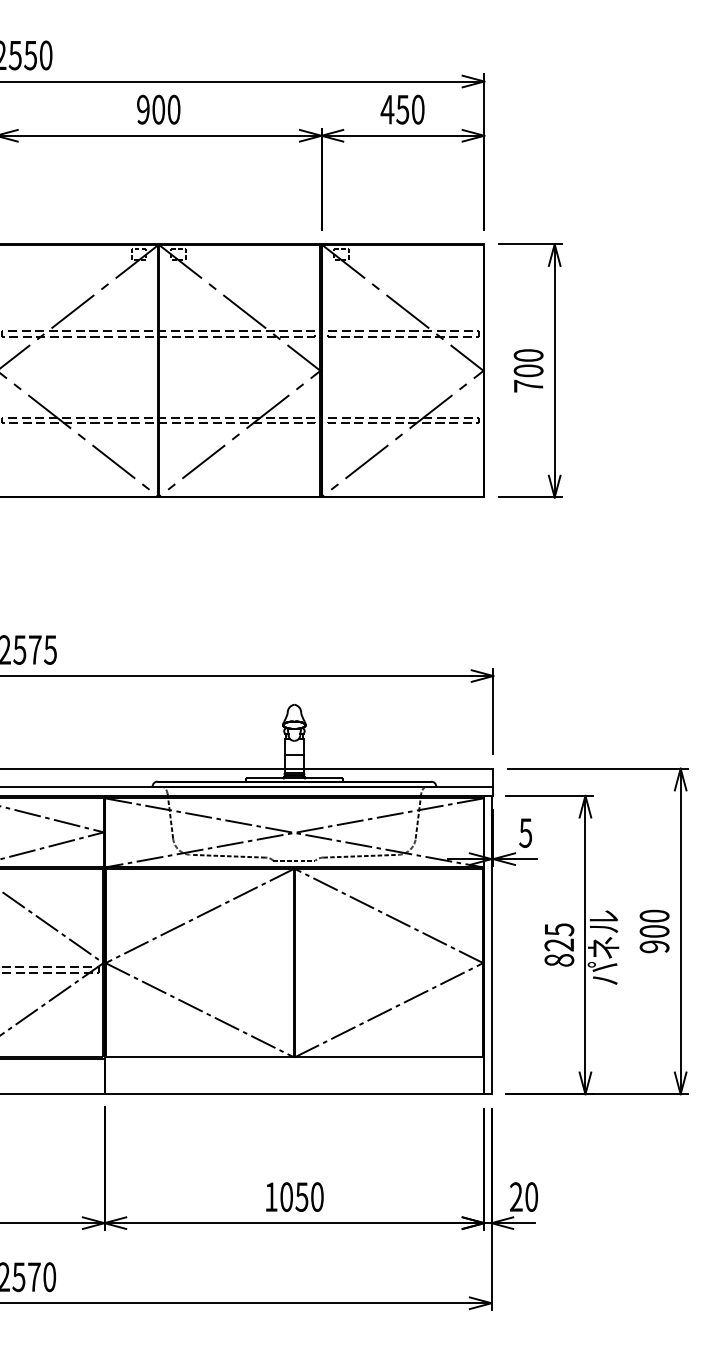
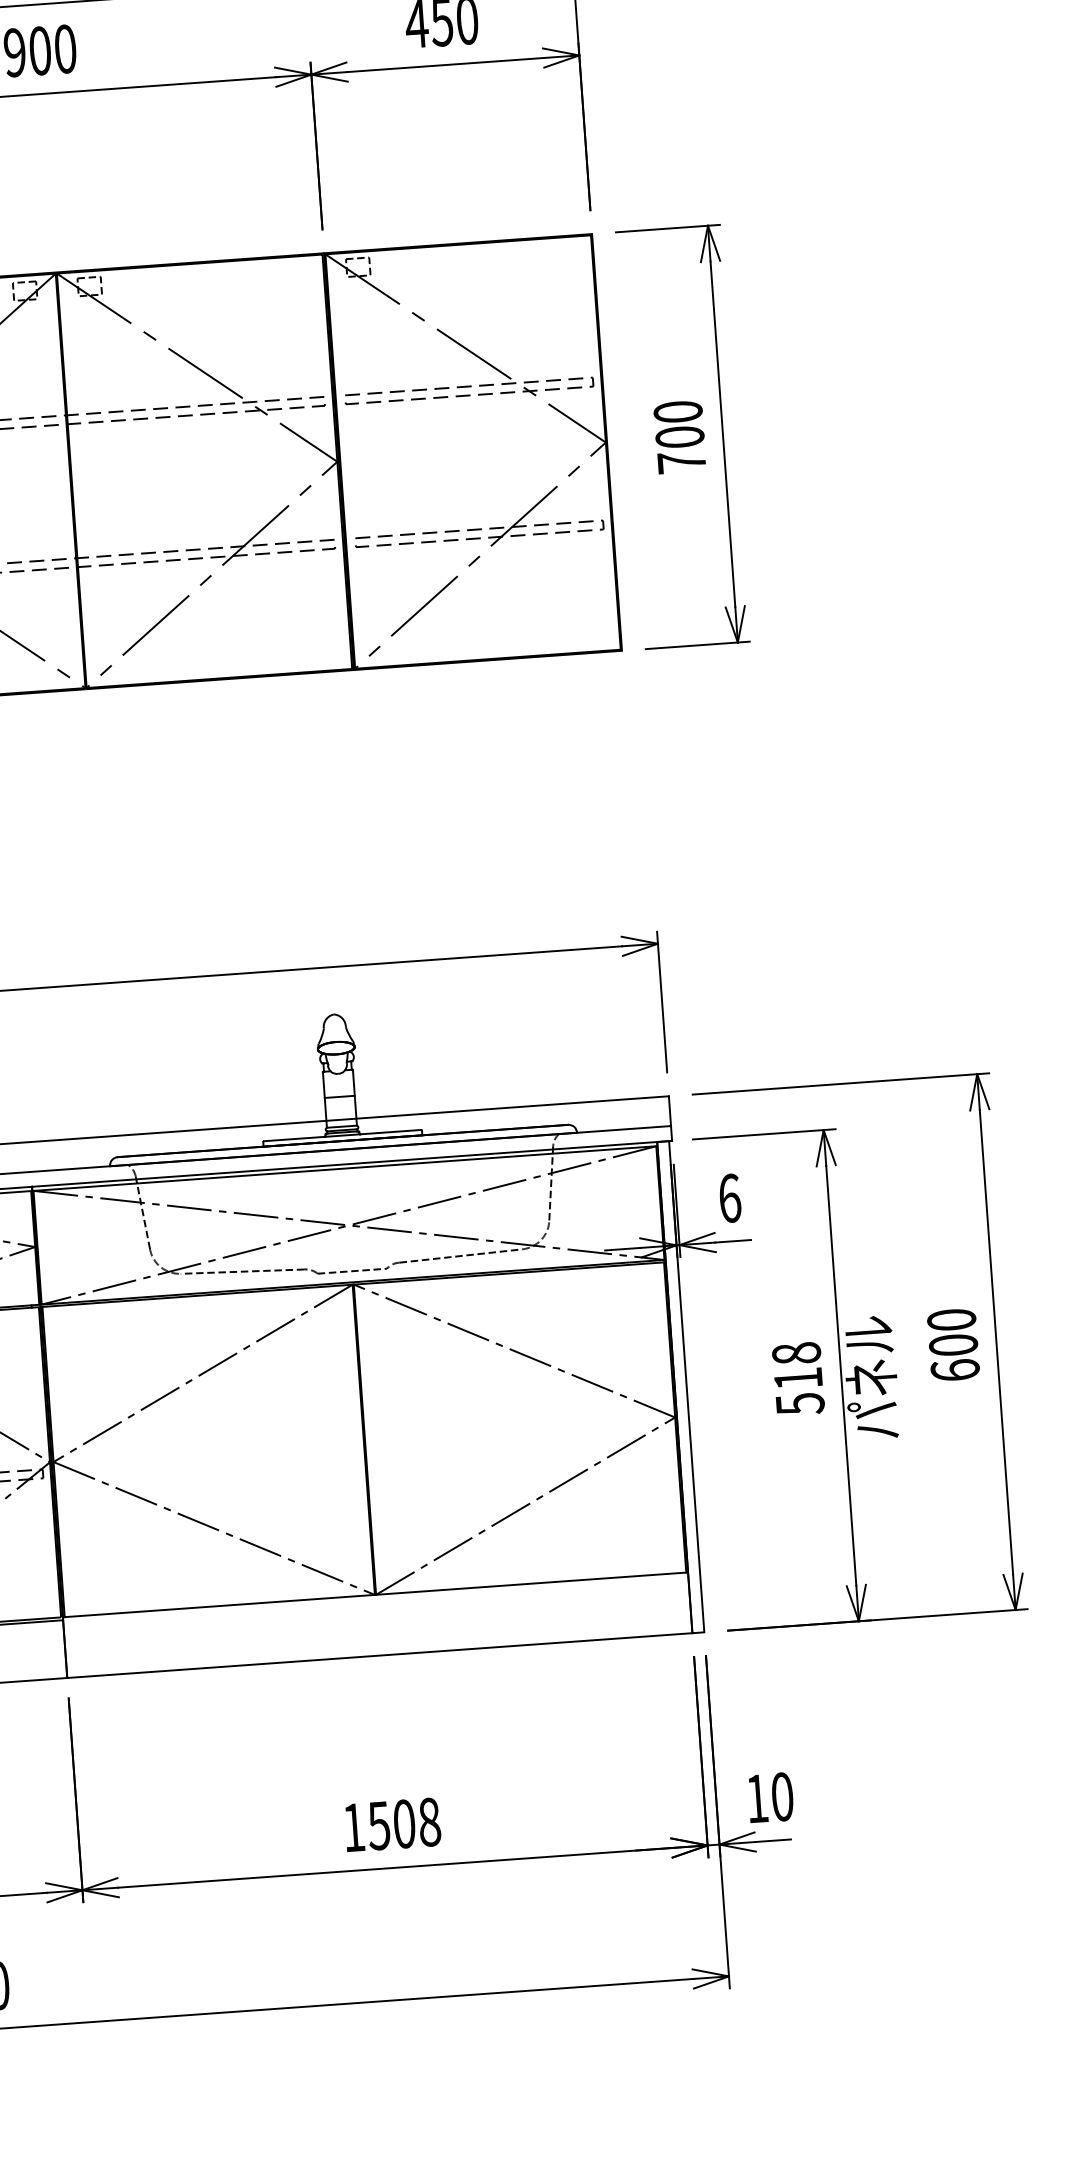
text: (525, 832) -> (729, 1197), 5 -> 6
text: (559, 945) -> (798, 1379), 825 -> 518
text: (654, 946) -> (955, 1369), 900 -> 600
text: (301, 1196) -> (403, 1823), 1050 -> 1508
text: (516, 1196) -> (757, 1797), 20 -> 10

